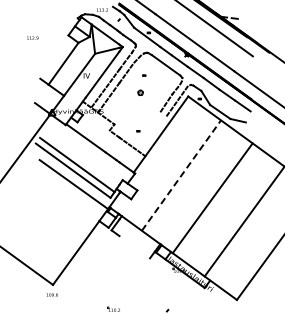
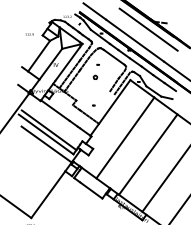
text: (32, 37) -> (29, 34), moved
line: (181, 175) -> (125, 137), dashed -> solid
line: (134, 247) -> (91, 190), added

